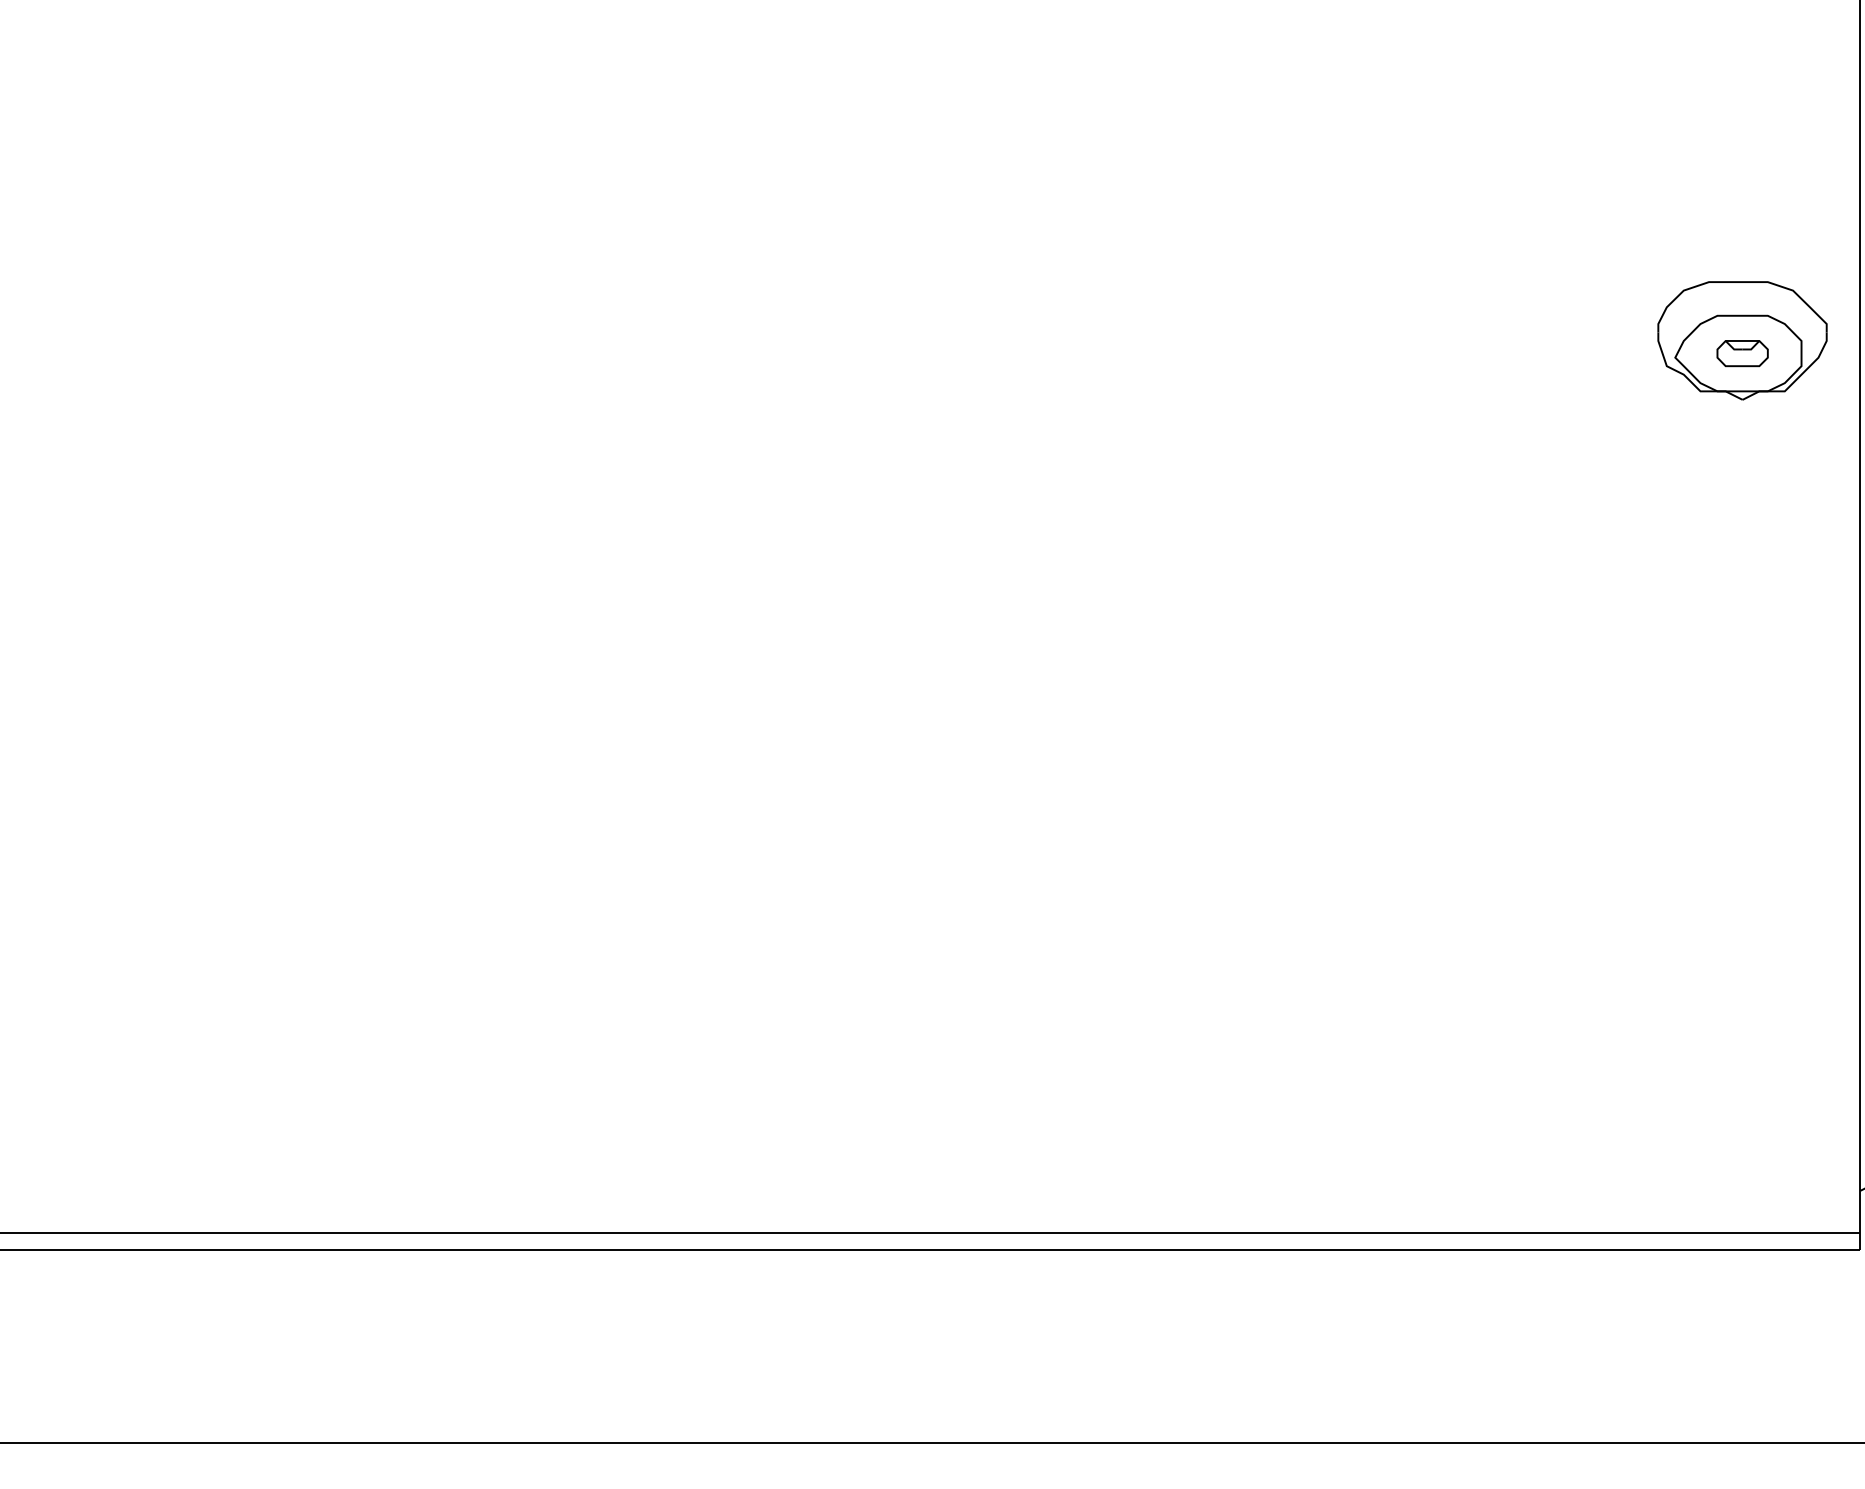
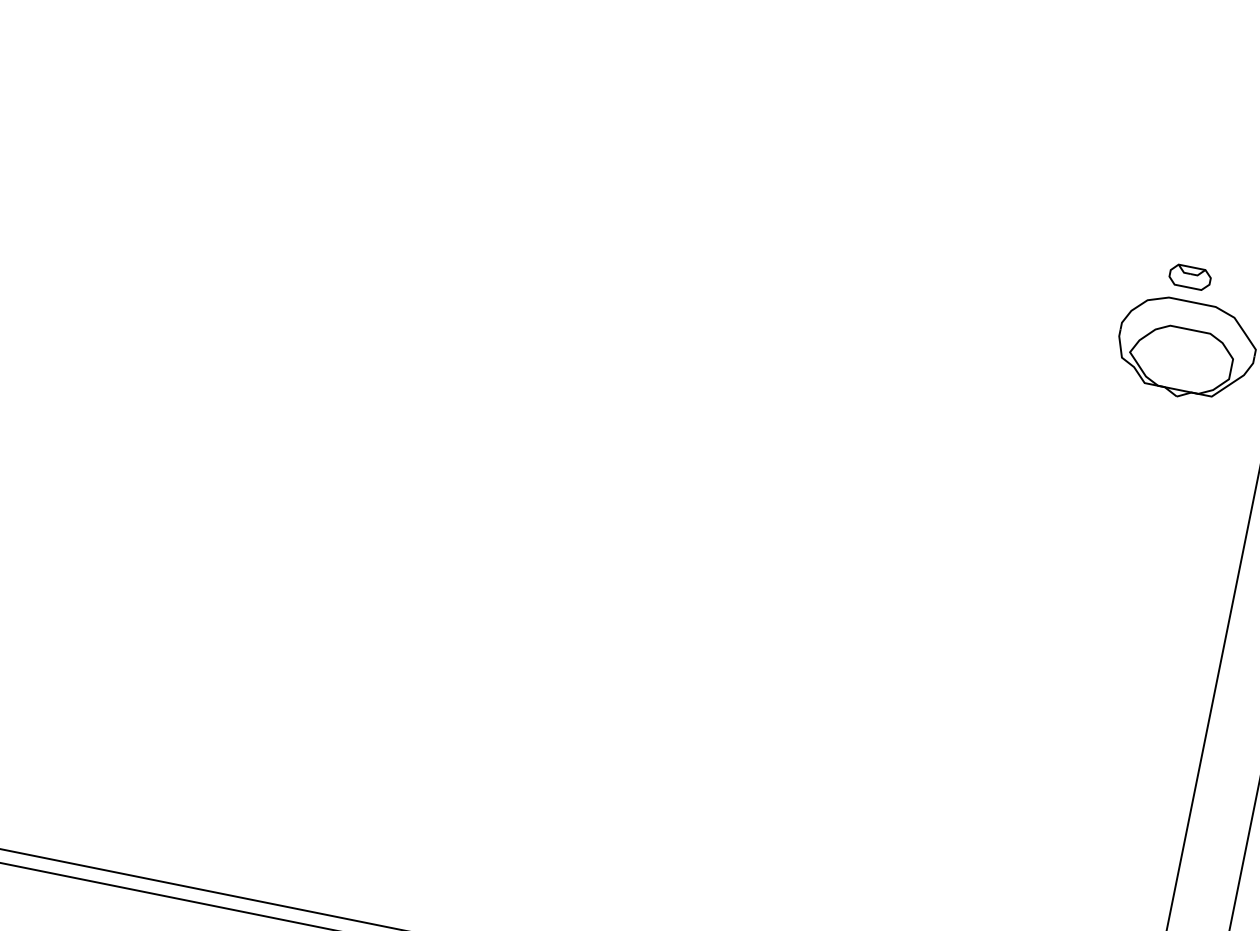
part: (1742, 353) -> (1190, 277), moved

